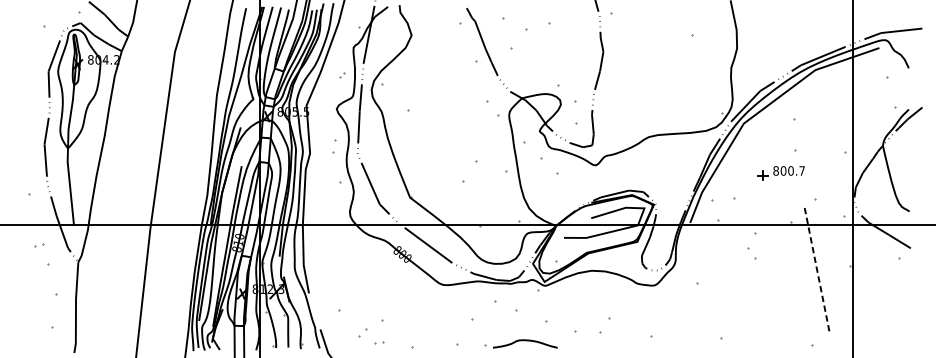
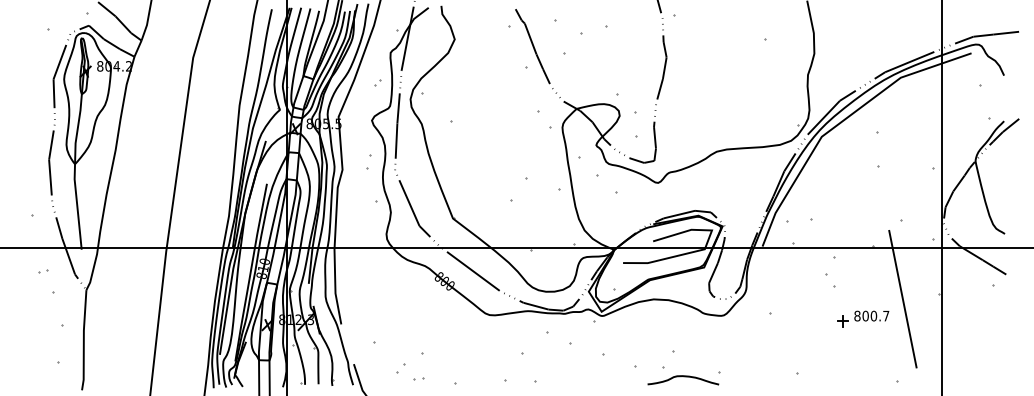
part: (781, 173) -> (863, 318), moved
line: (816, 270) -> (902, 299), dashed -> solid
curve: (525, 341) -> (683, 377), moved

